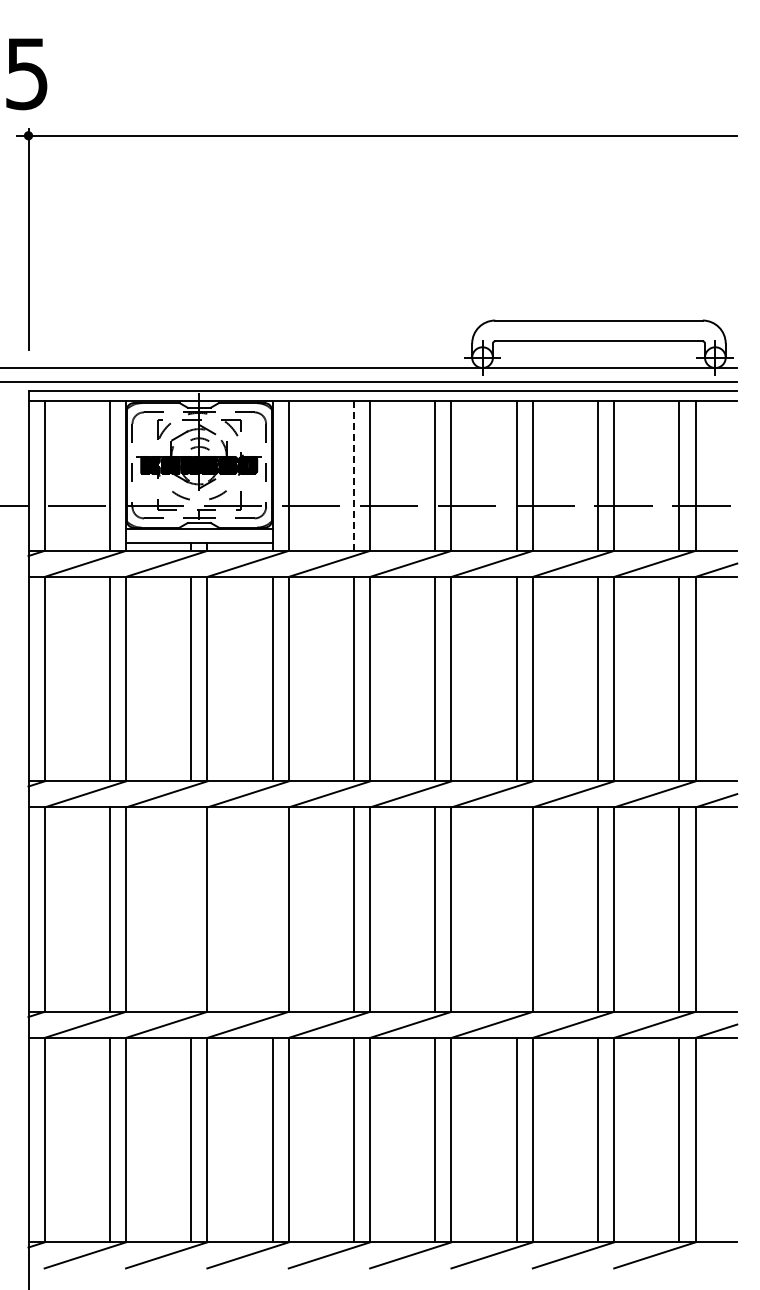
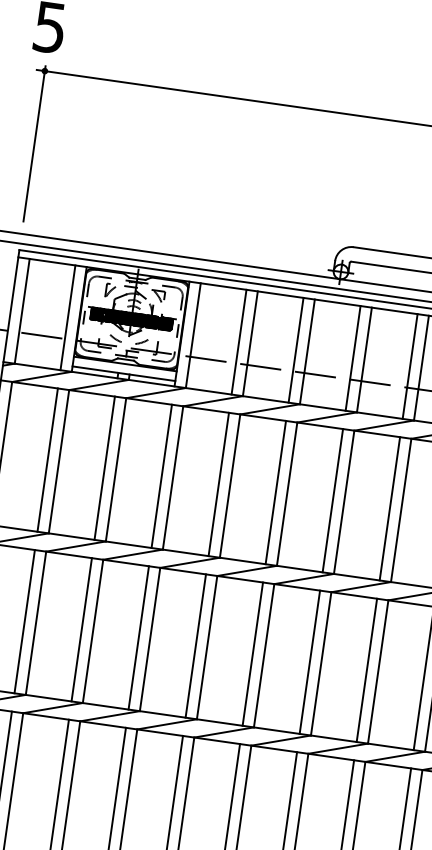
line: (353, 476) -> (238, 342), dashed -> solid
line: (191, 909) -> (81, 629), added
line: (272, 909) -> (138, 637), added
line: (516, 909) -> (309, 662), added

